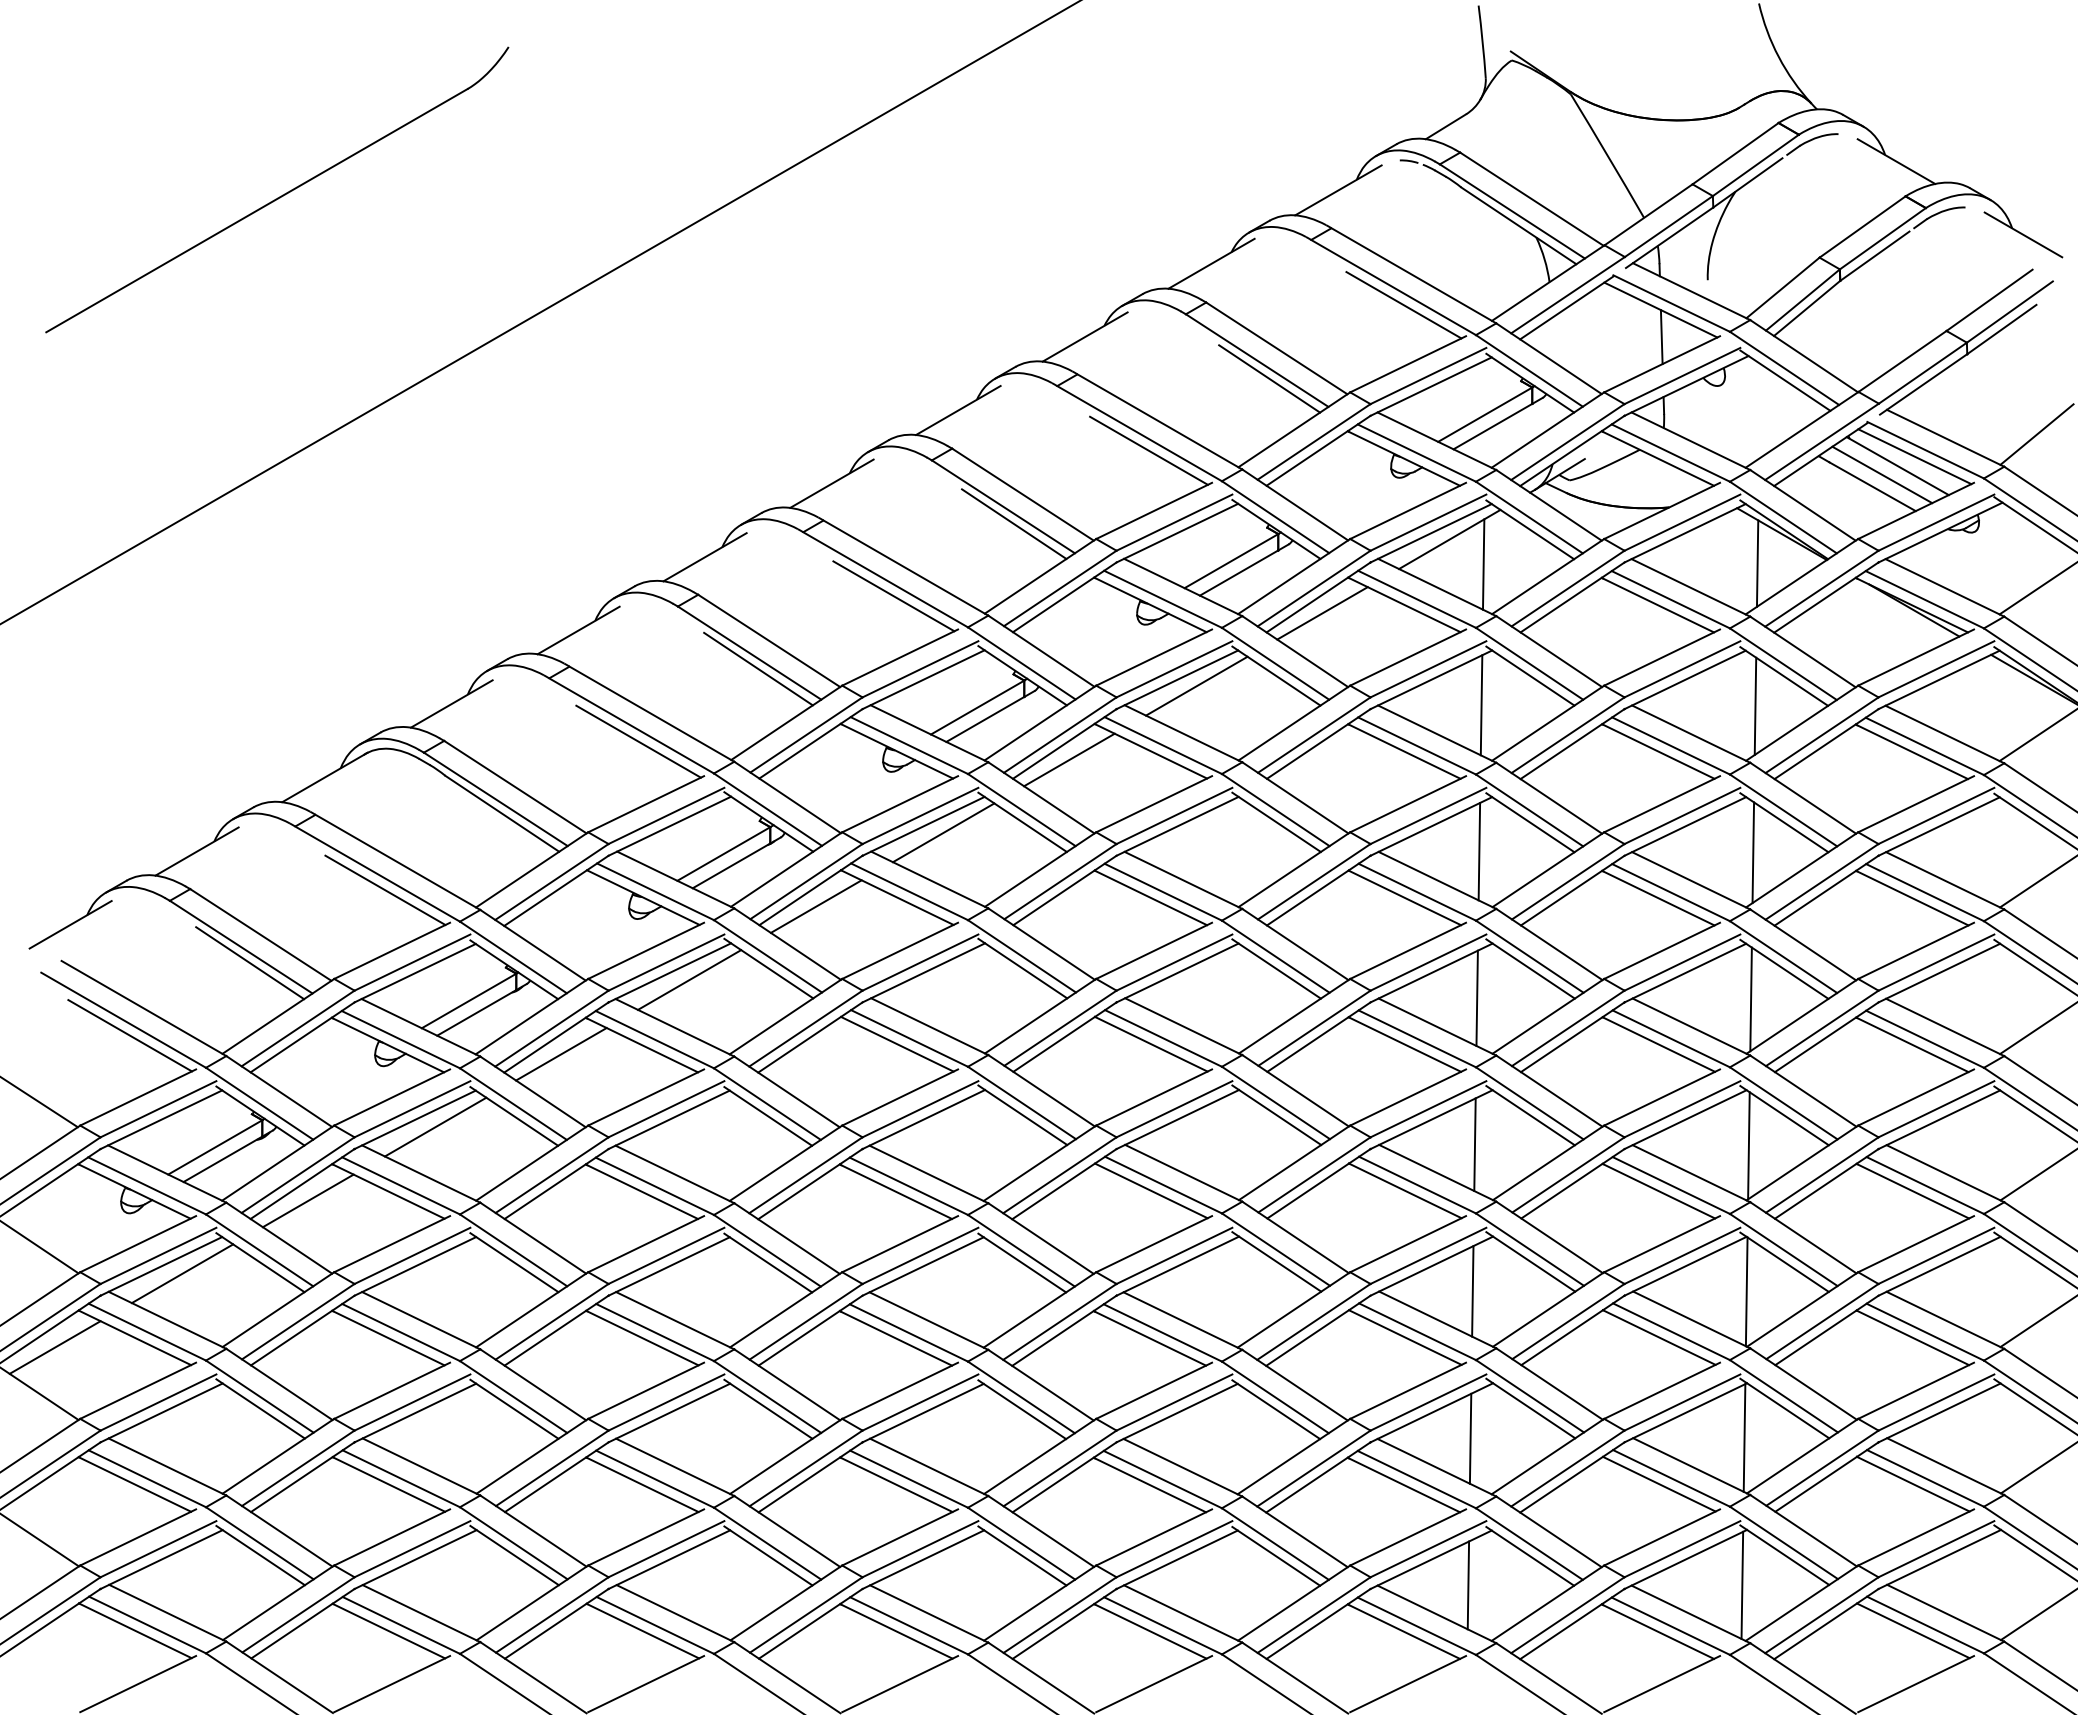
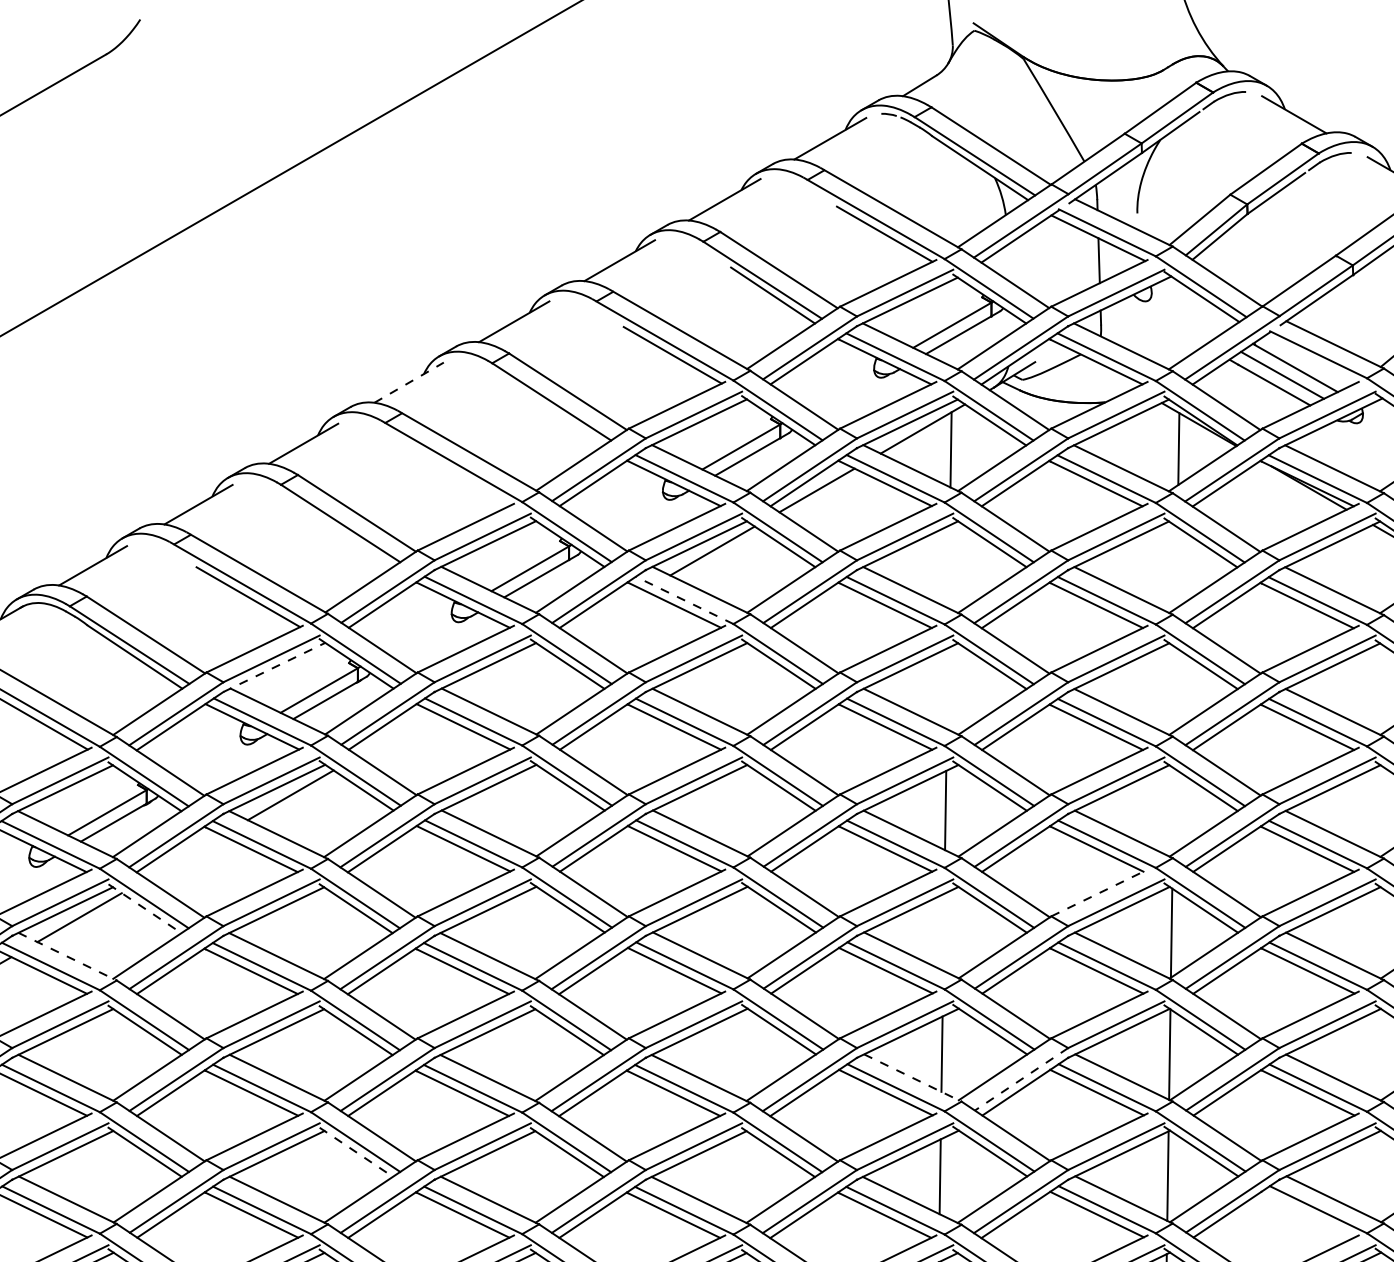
line: (1914, 456) -> (1309, 360), removed
line: (832, 483) -> (409, 382), solid -> dashed
line: (1014, 523) -> (560, 415), removed
line: (893, 596) -> (460, 476), removed
line: (758, 668) -> (348, 536), removed
line: (1481, 705) -> (949, 567), removed
line: (1755, 705) -> (1177, 567), removed
line: (1162, 745) -> (684, 600), solid -> dashed
line: (1069, 759) -> (606, 611), removed
line: (669, 826) -> (274, 667), solid -> dashed
line: (943, 832) -> (501, 672), removed
line: (1479, 851) -> (947, 688), removed
line: (1753, 852) -> (1175, 689), removed
line: (815, 906) -> (395, 734), removed
line: (1750, 999) -> (1172, 811), removed
line: (561, 1054) -> (184, 857), removed
line: (1662, 1097) -> (1099, 893), solid -> dashed
line: (514, 1116) -> (145, 908), solid -> dashed
line: (1474, 1144) -> (943, 932), removed
line: (421, 1174) -> (67, 957), solid -> dashed
line: (1438, 1320) -> (913, 1078), solid -> dashed
line: (1568, 1321) -> (1021, 1079), solid -> dashed
line: (768, 1409) -> (356, 1152), solid -> dashed
line: (1912, 1483) -> (1307, 1213), removed

